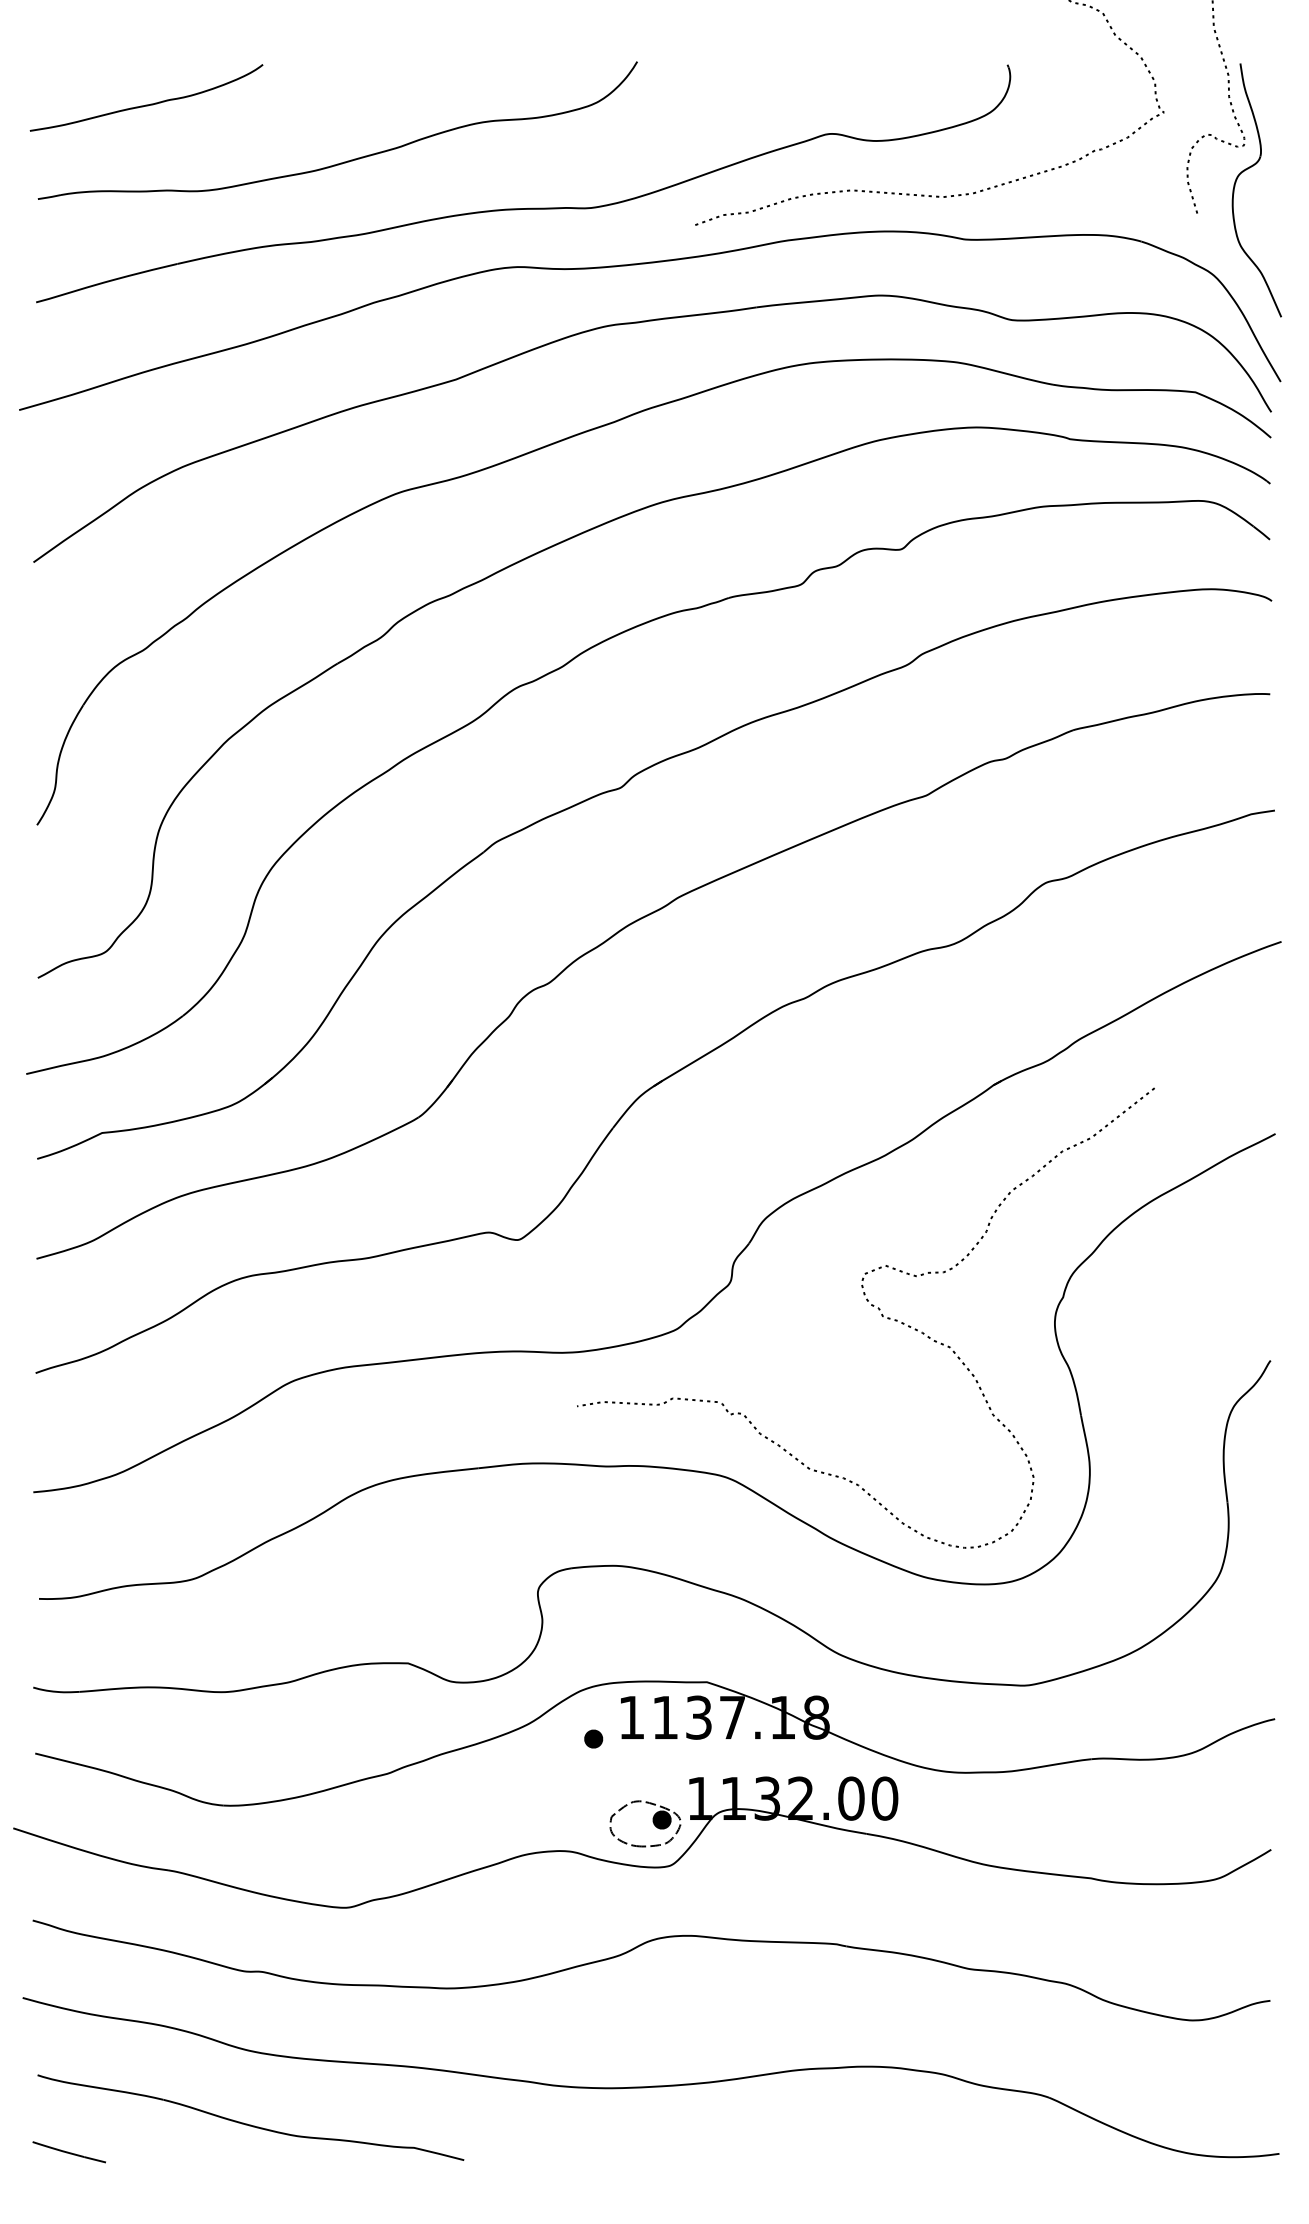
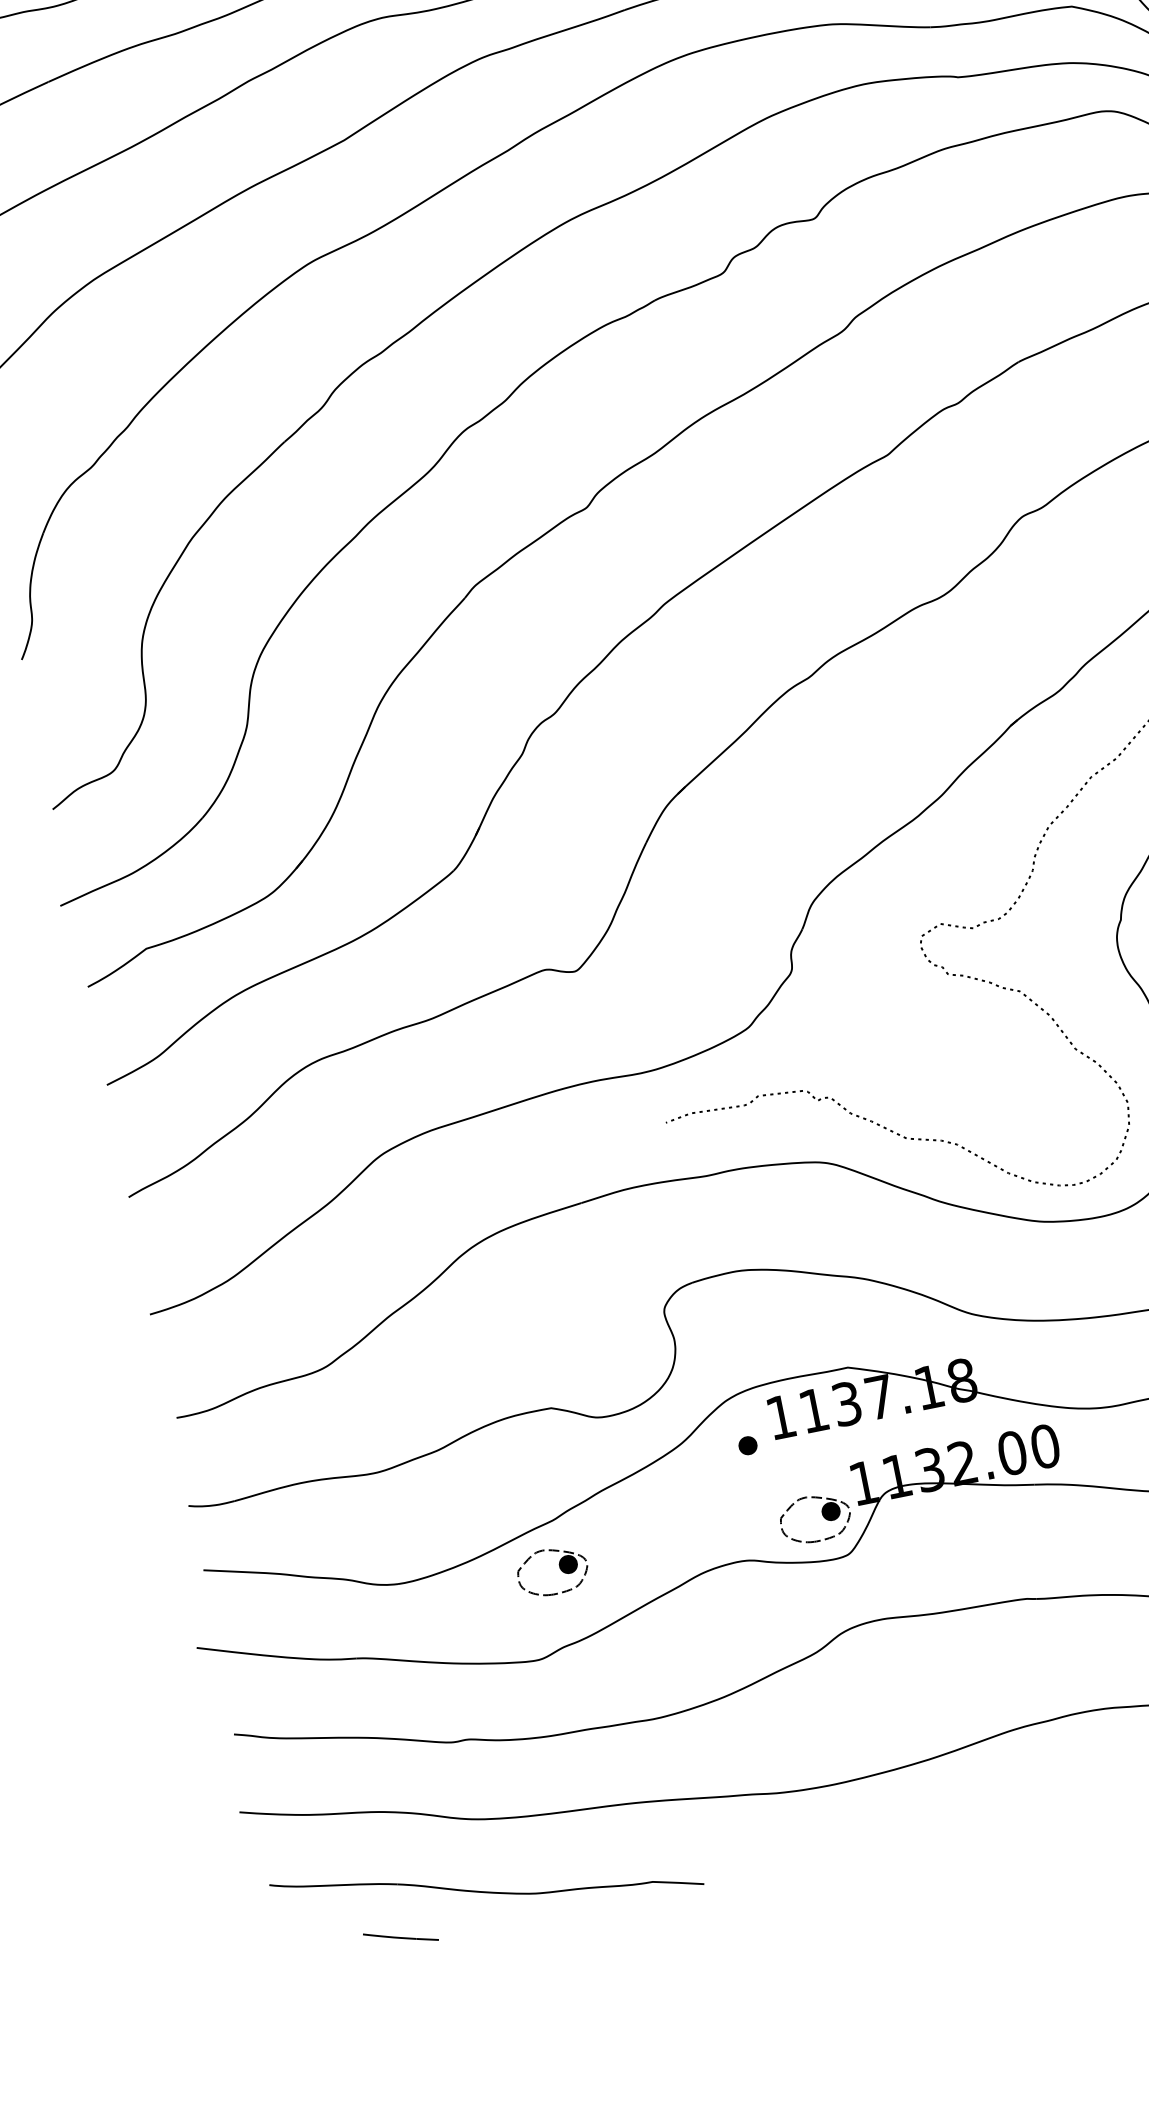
part: (384, 1821) -> (559, 1567), added
line: (68, 2152) -> (400, 1937), moved

